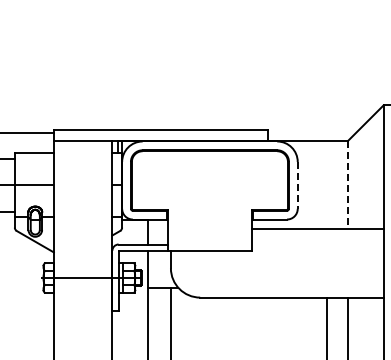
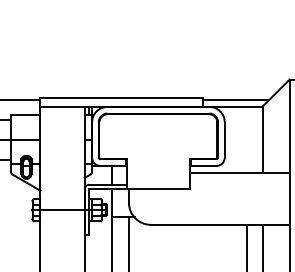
line: (312, 132) -> (235, 100), added
line: (297, 185) -> (224, 140), dashed -> solid
line: (348, 185) -> (263, 140), dashed -> solid

